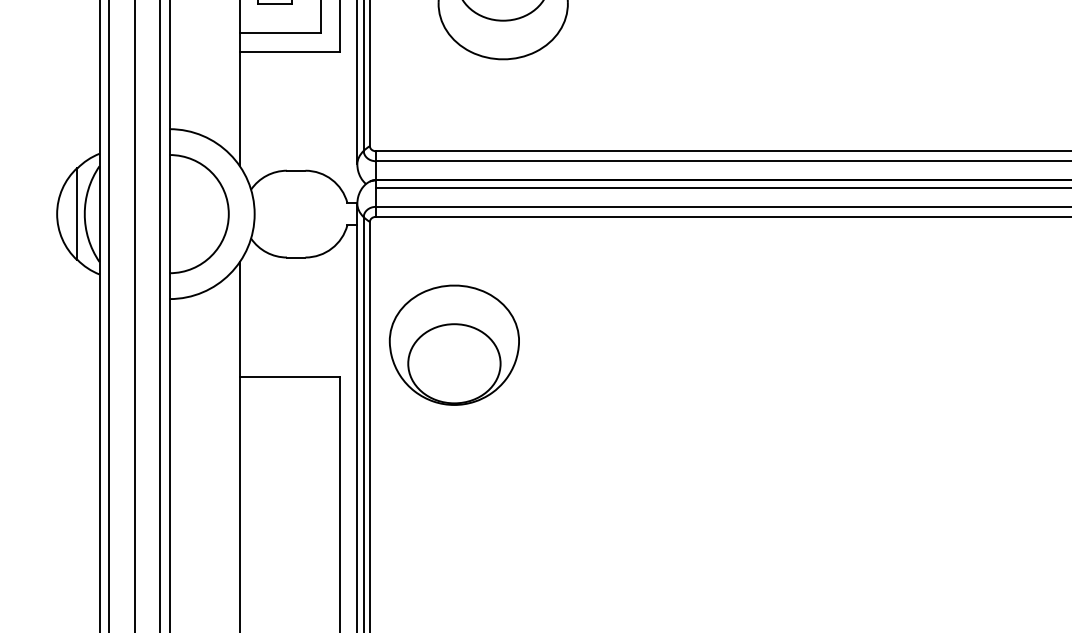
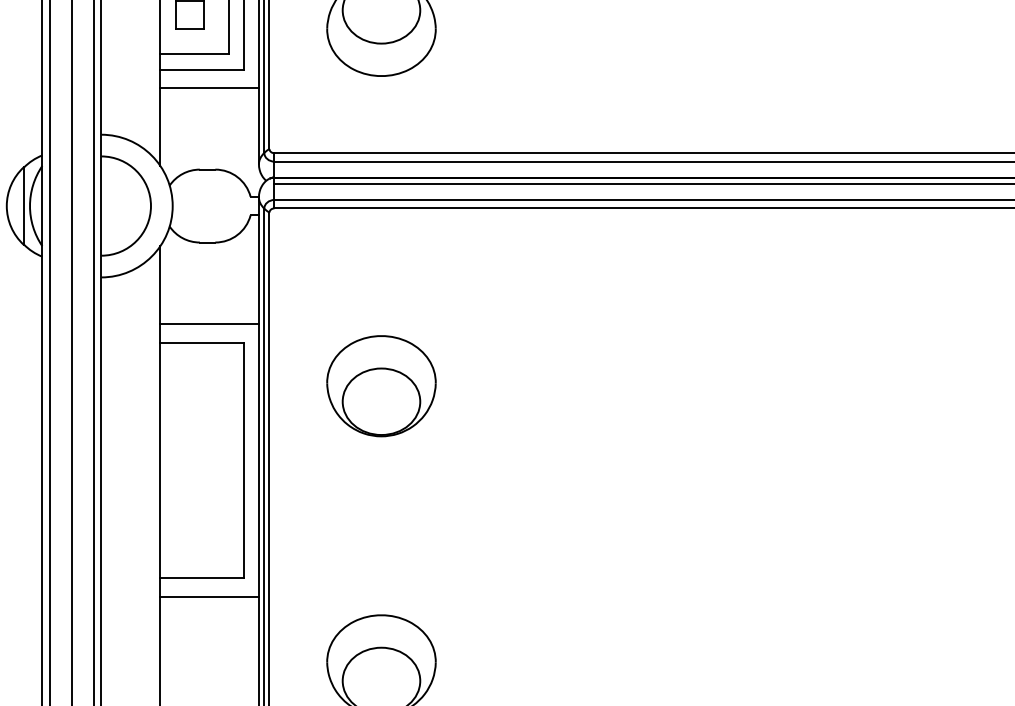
line: (298, 74) -> (209, 88), added
part: (454, 345) -> (381, 386), moved
line: (298, 353) -> (209, 323), added

